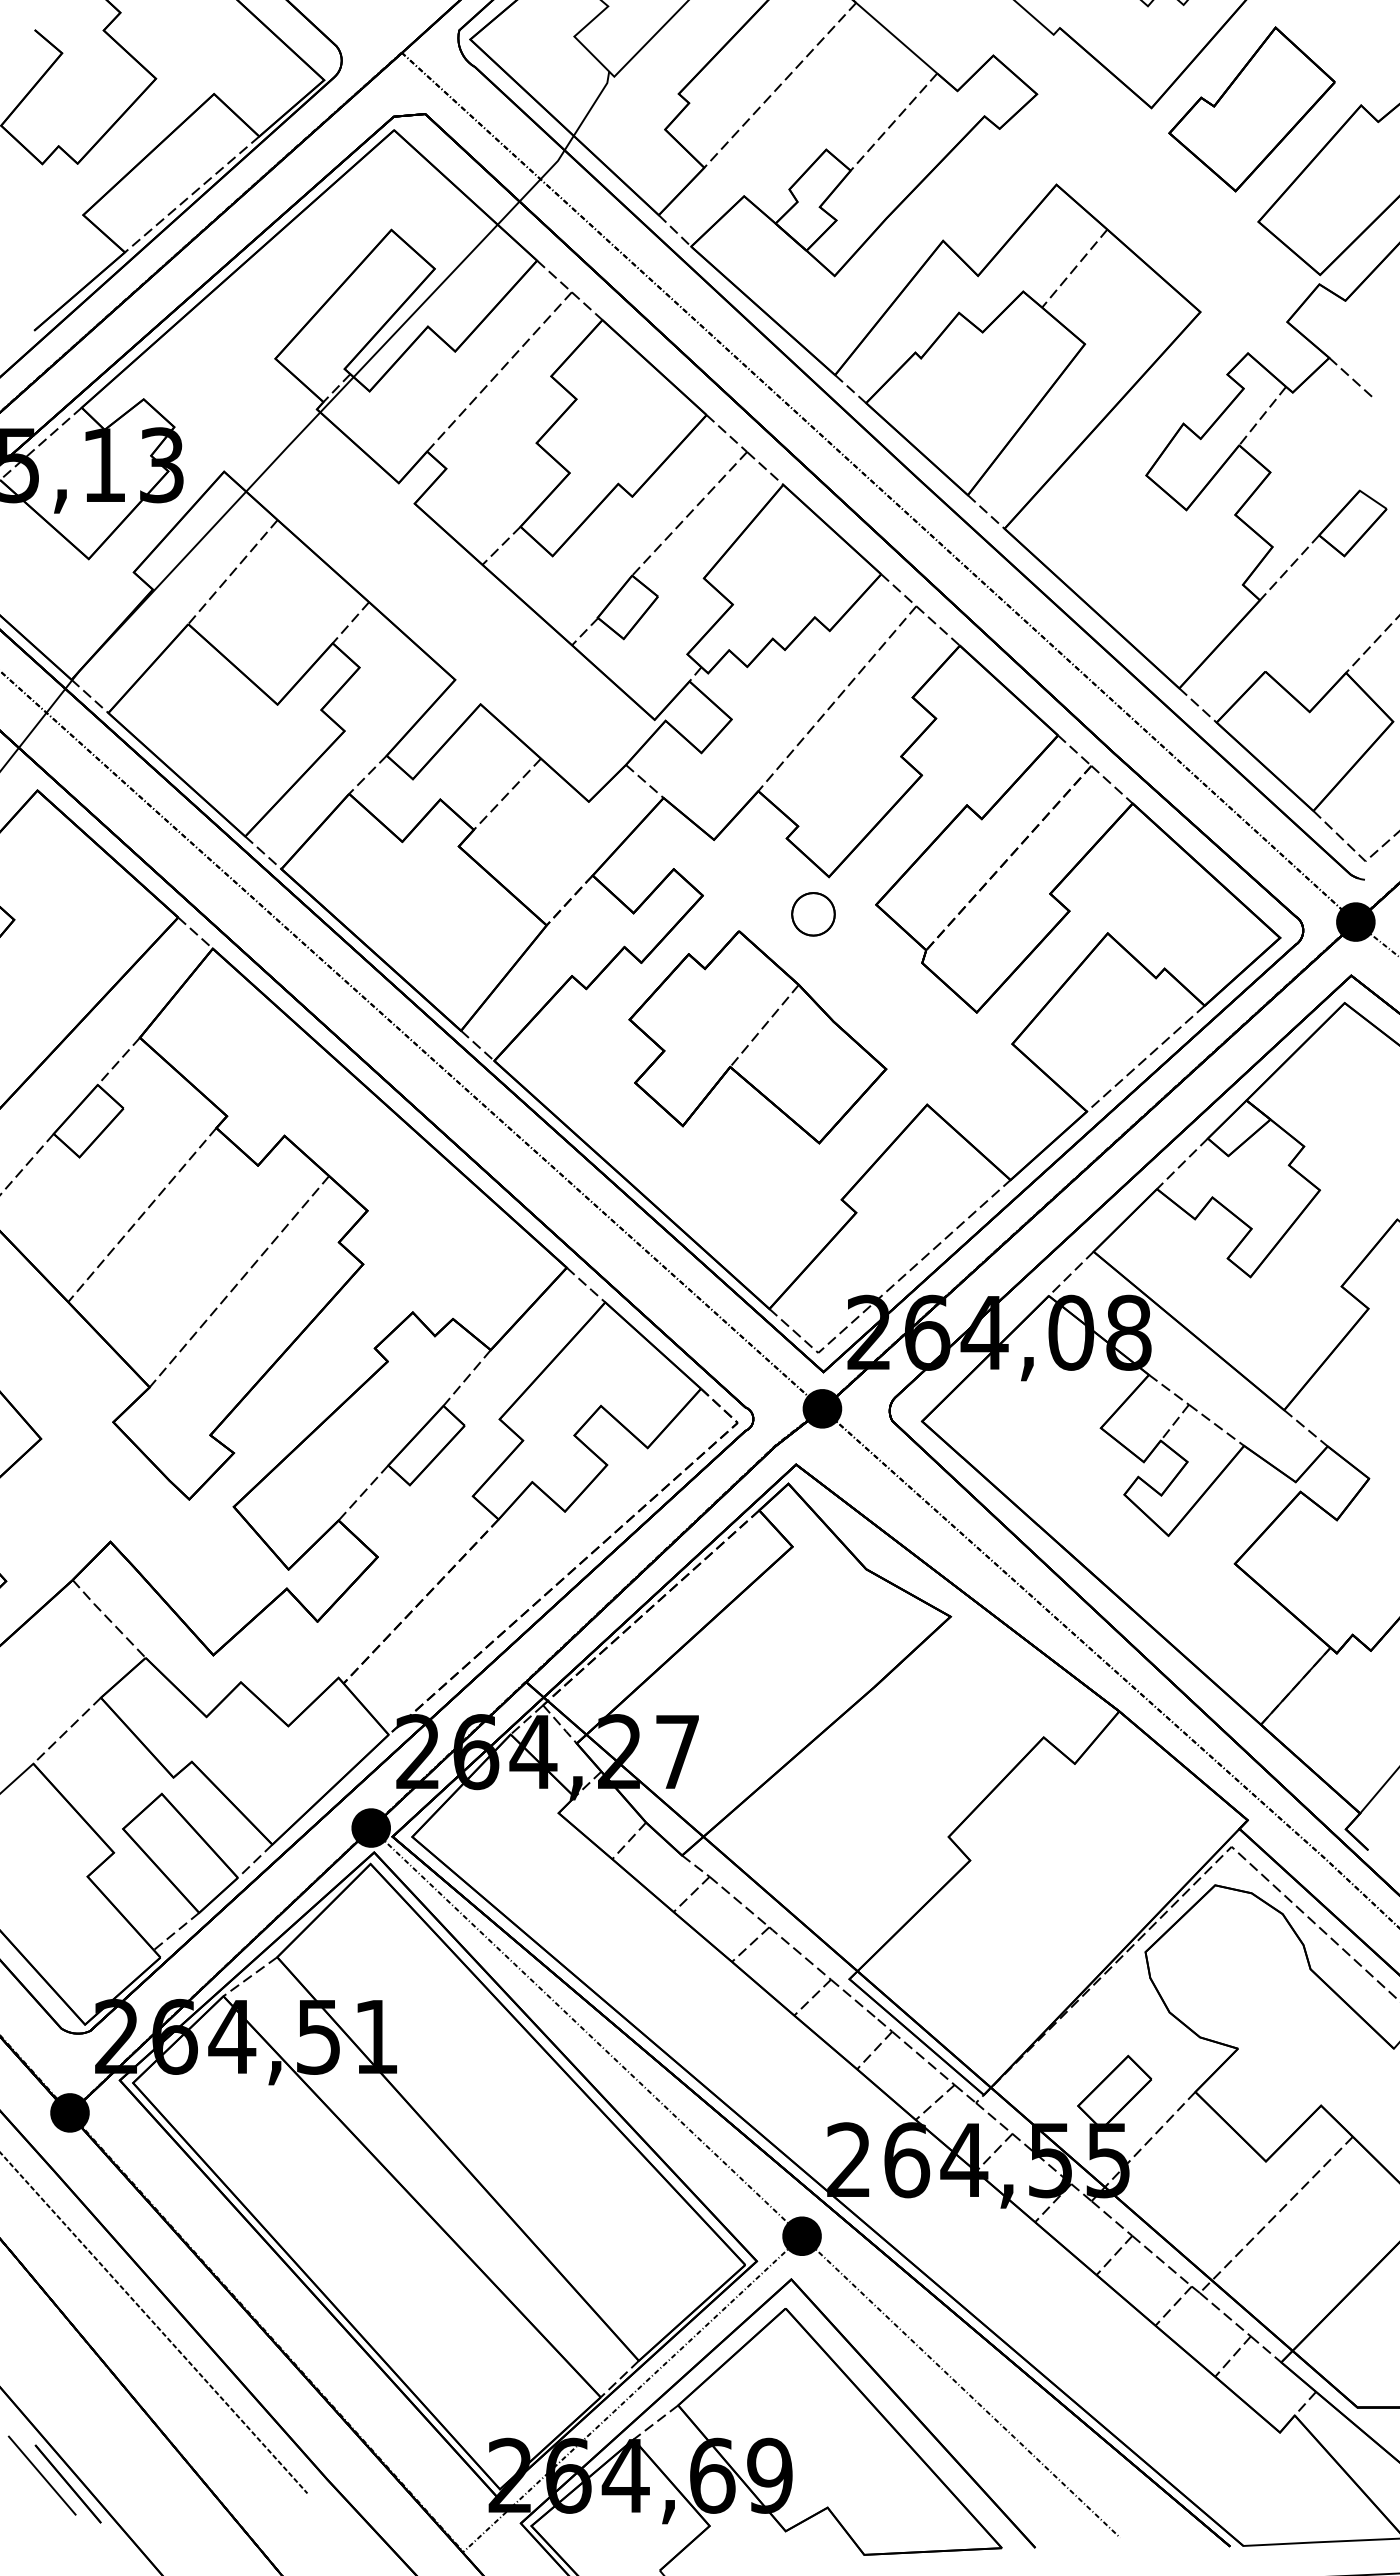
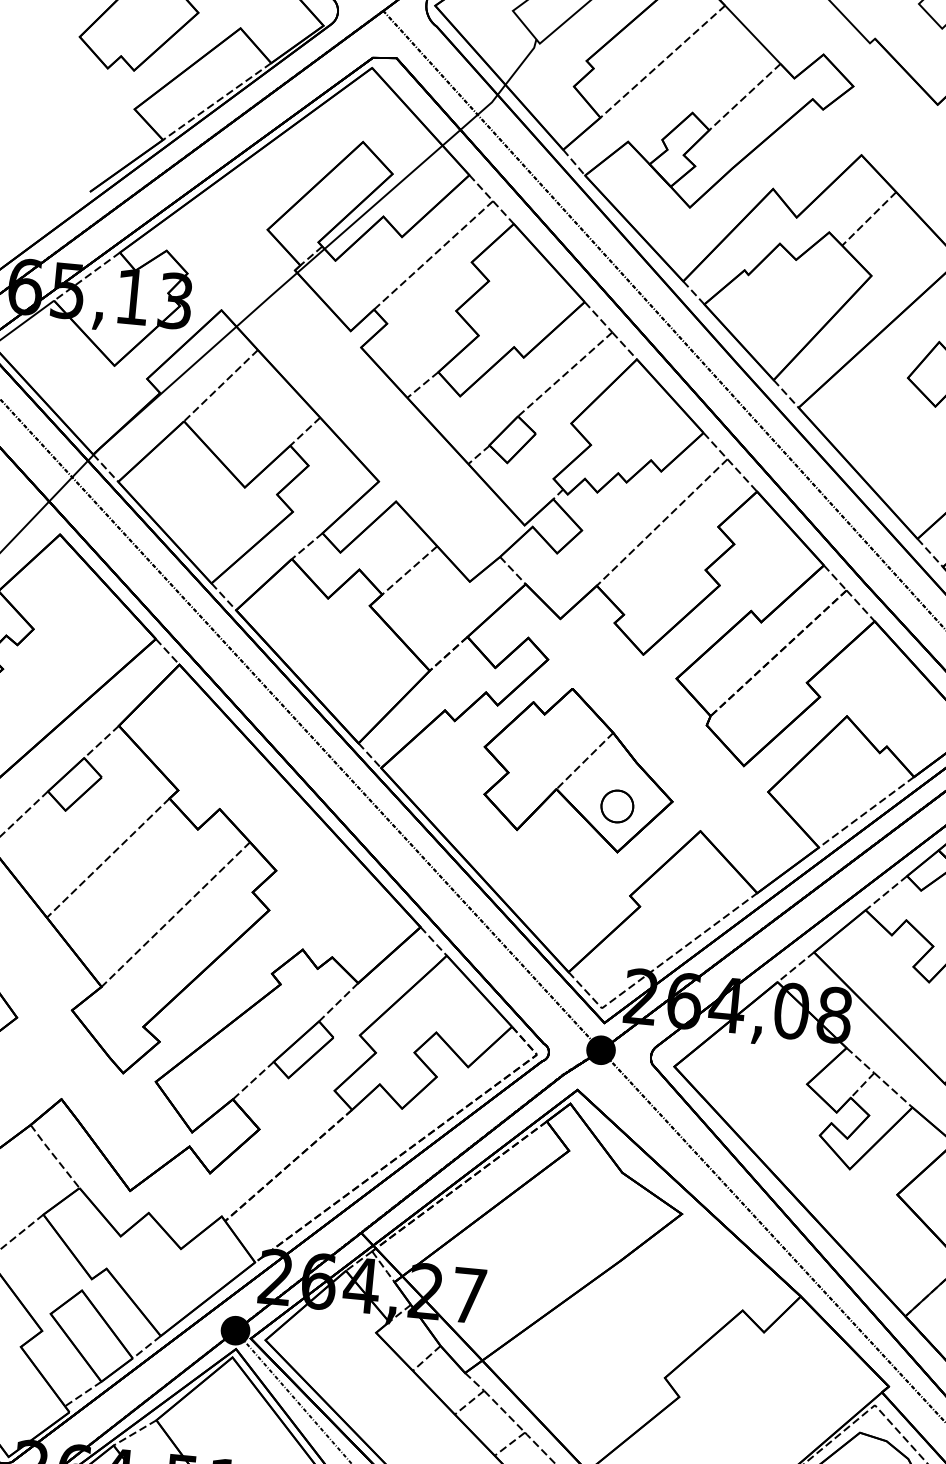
part: (813, 914) -> (617, 806), moved

